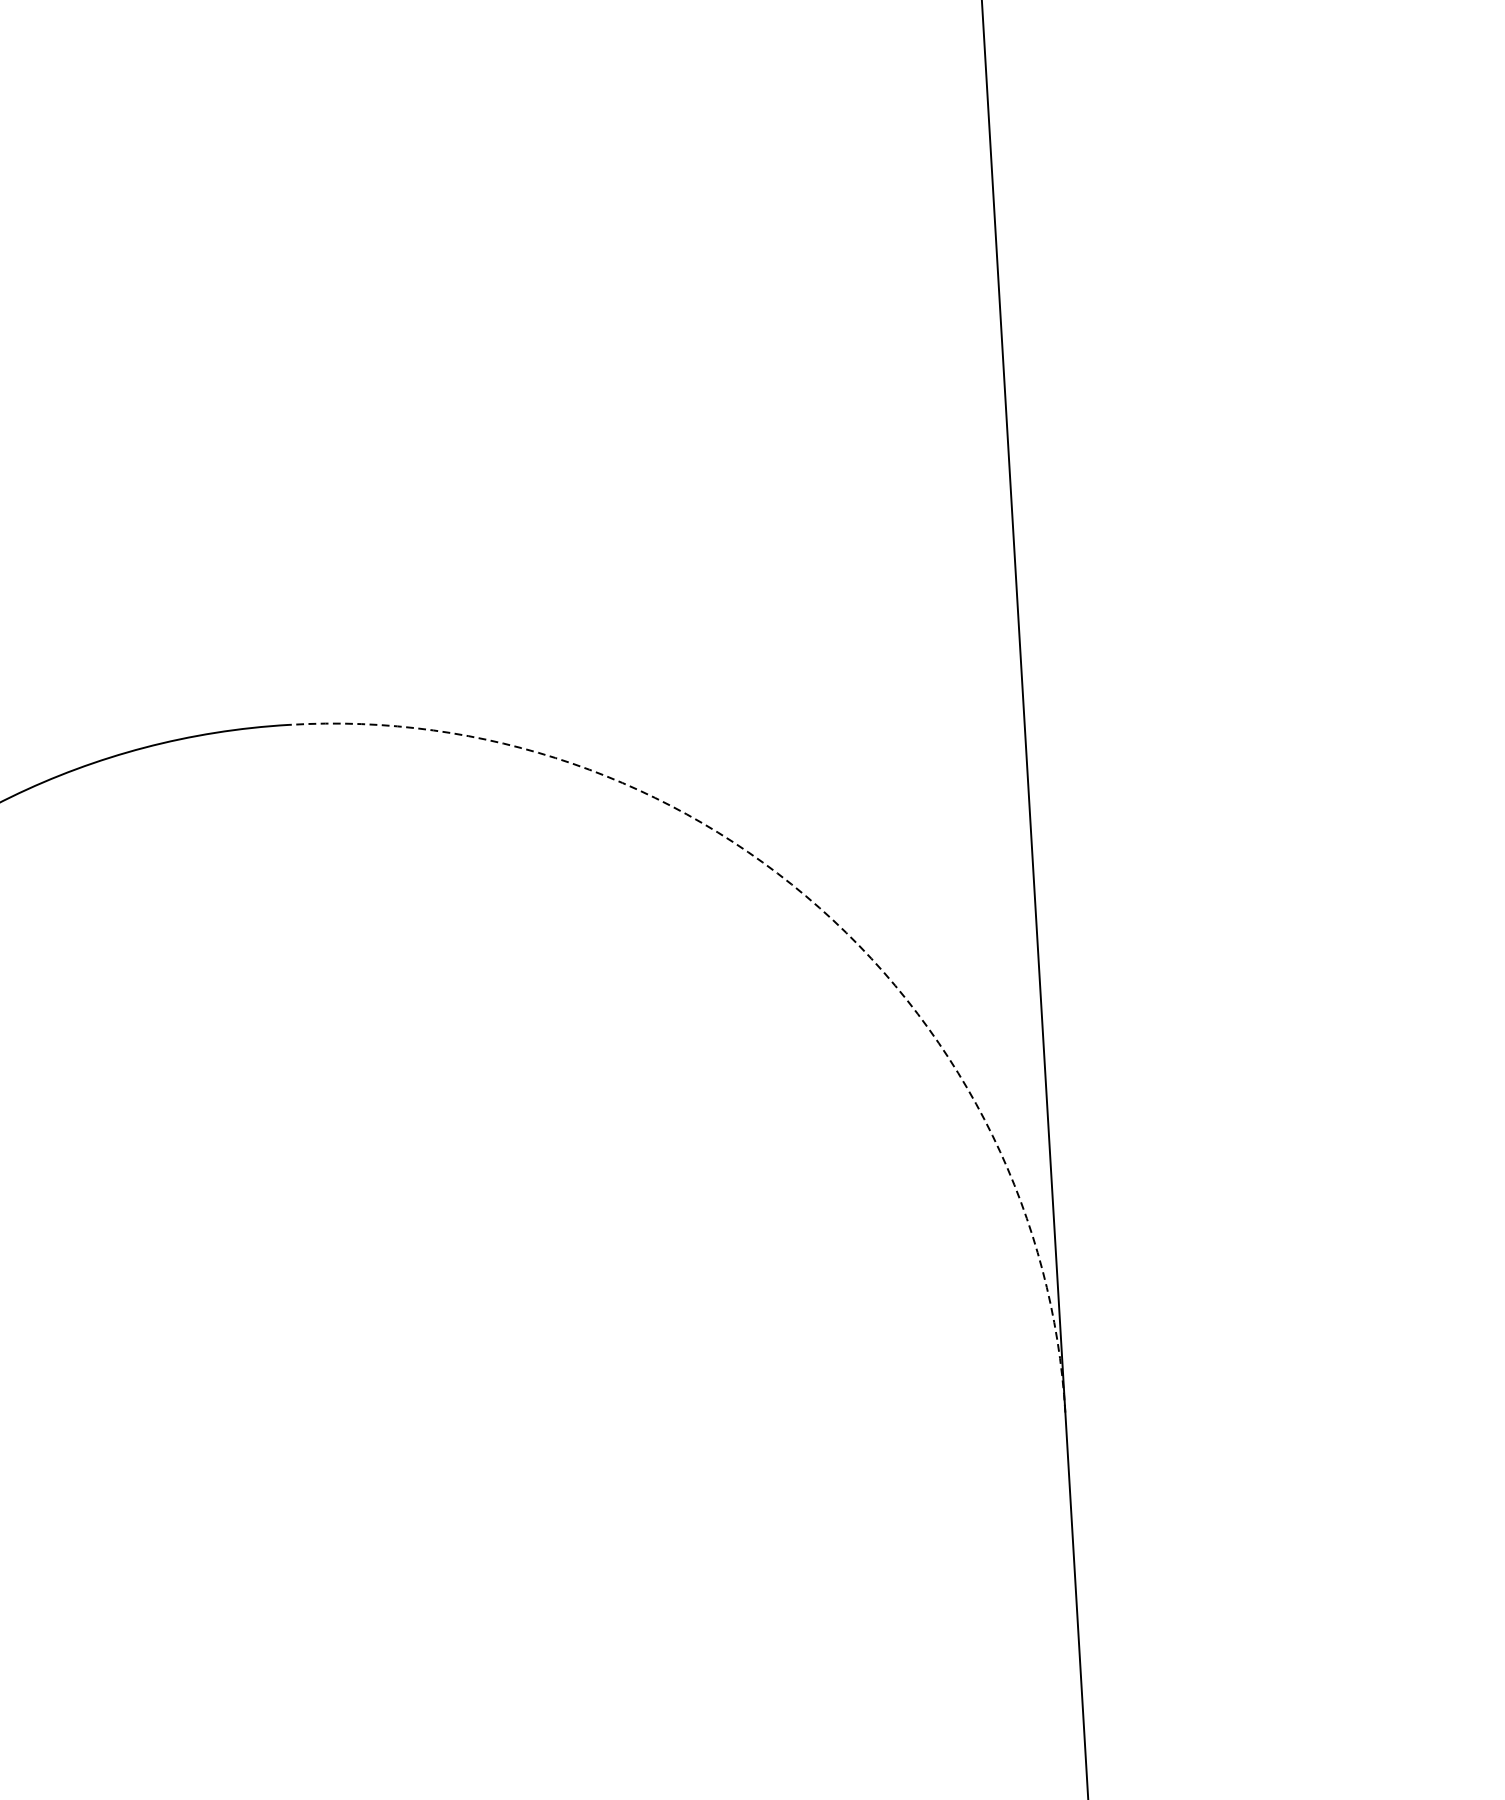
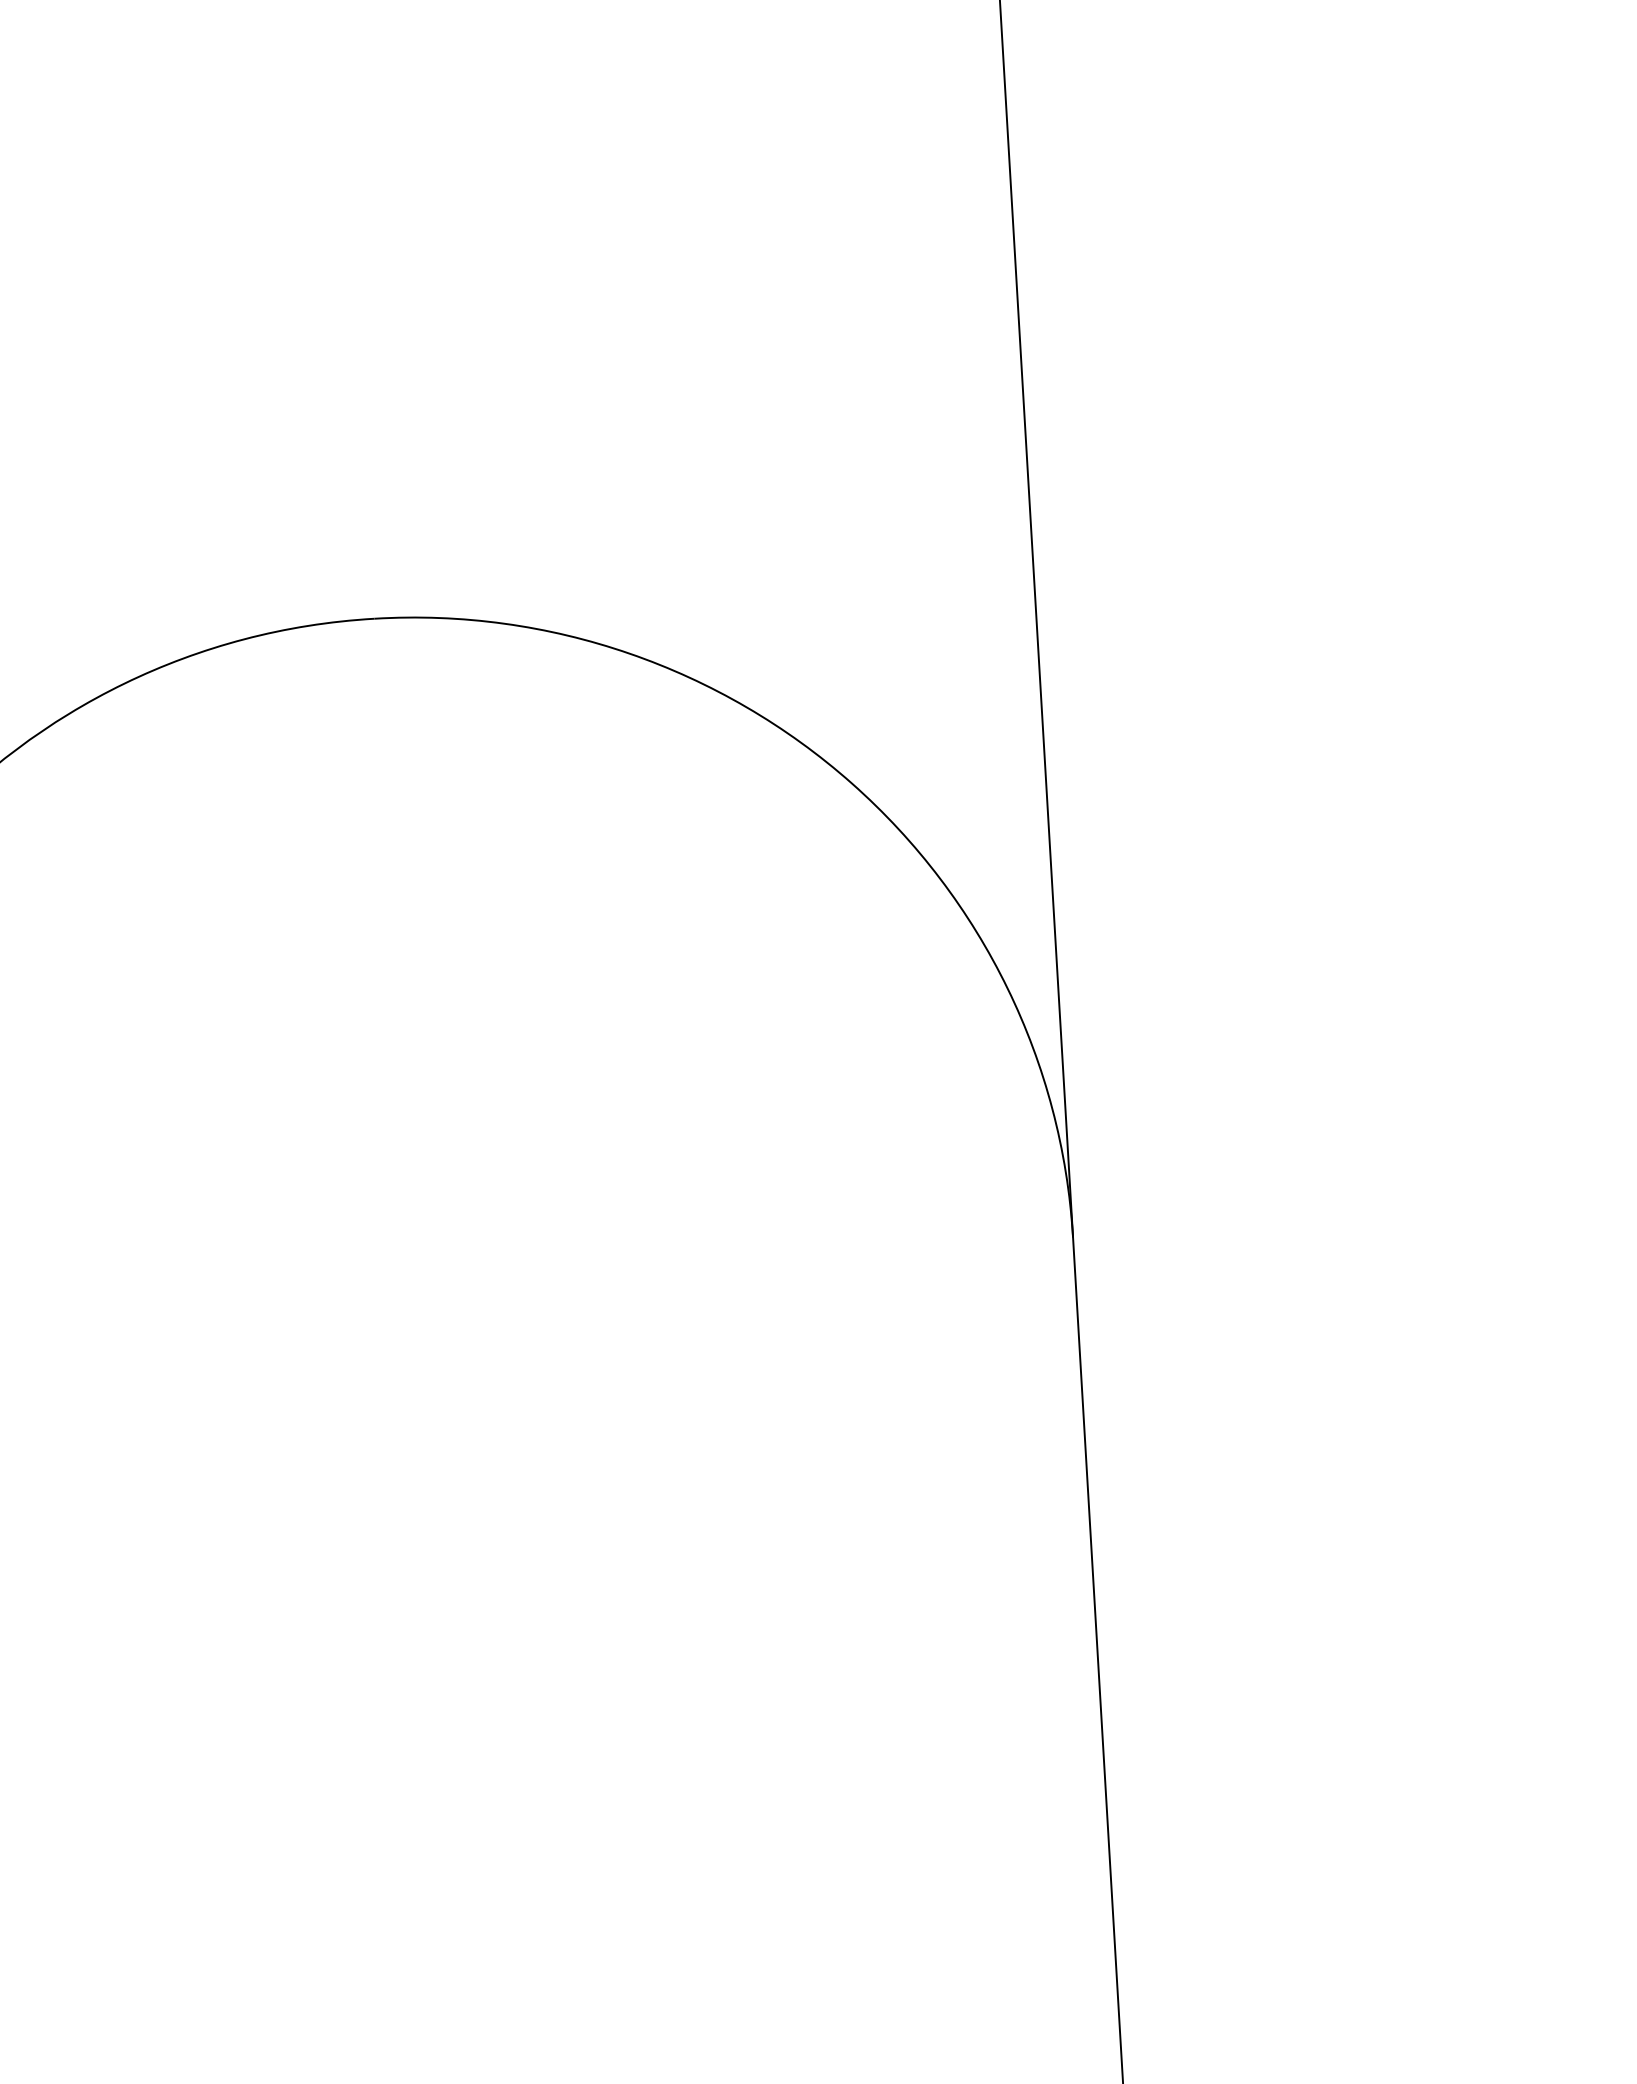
arc: (819, 907) -> (851, 783), dashed -> solid

